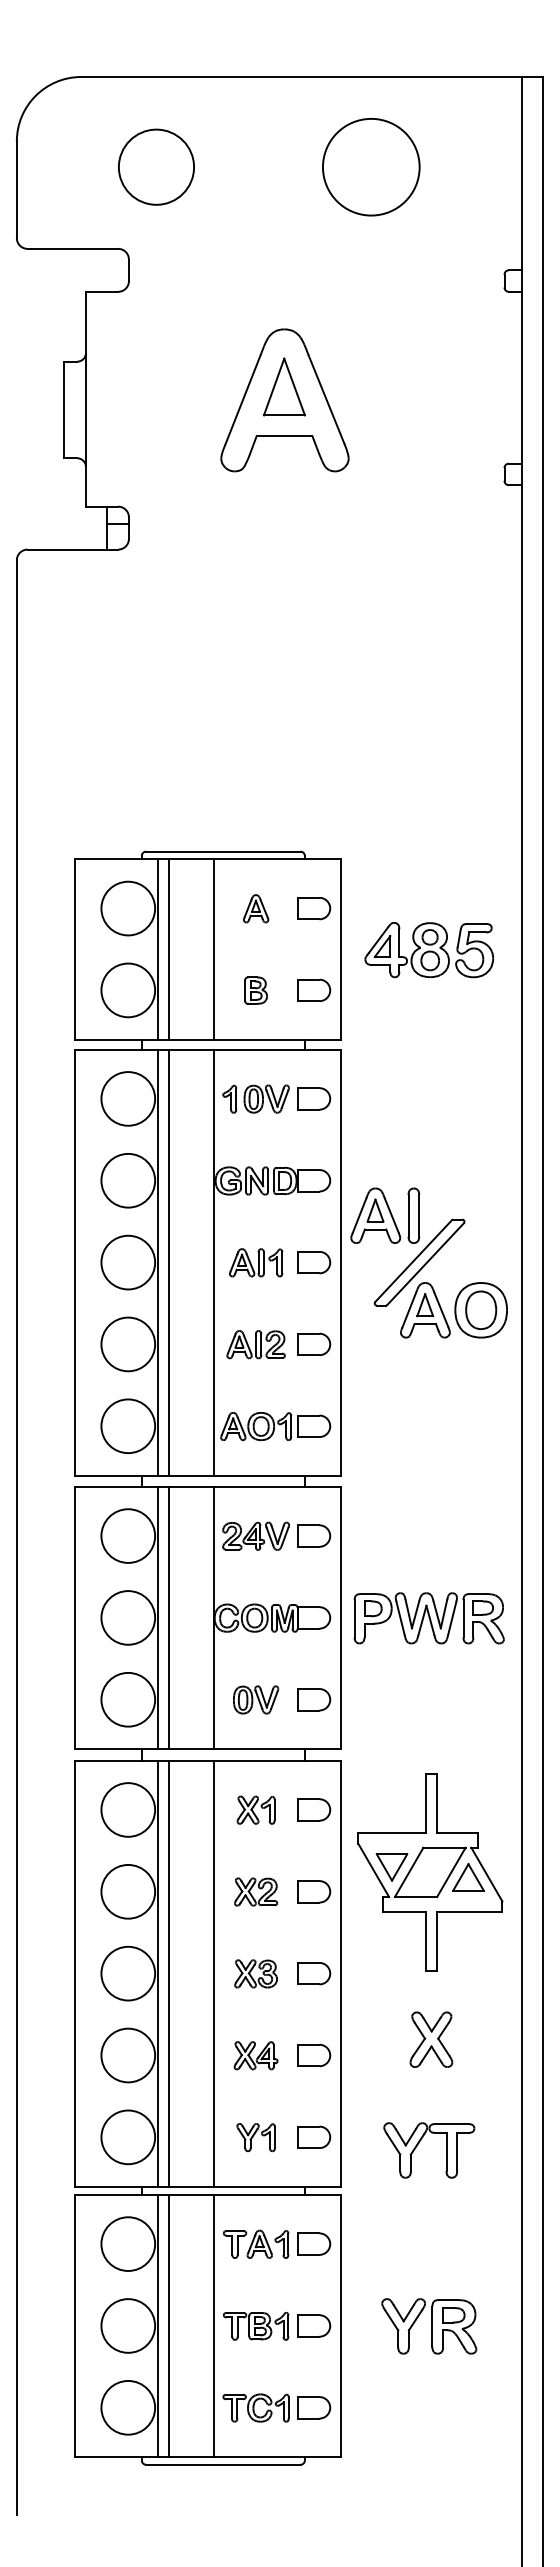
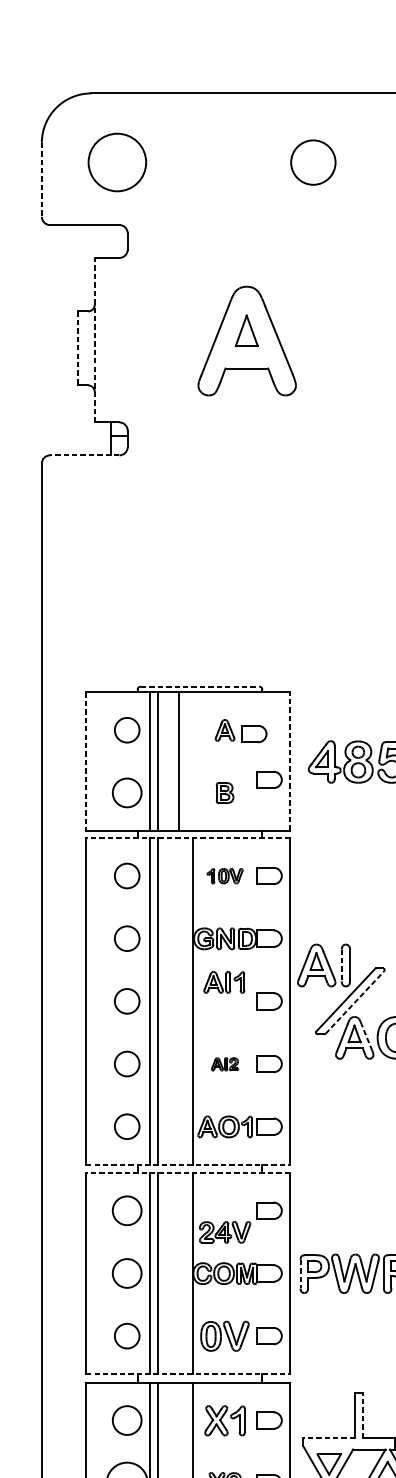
circle: (156, 166) -> (117, 161), moved
circle: (371, 167) -> (313, 162), size x0.6
line: (16, 190) -> (41, 180), solid -> dashed
part: (284, 386) -> (246, 330), size x0.7
line: (85, 398) -> (94, 339), solid -> dashed
line: (64, 410) -> (78, 348), solid -> dashed
line: (72, 549) -> (84, 455), solid -> dashed
line: (223, 851) -> (200, 686), solid -> dashed
circle: (128, 908) -> (127, 730), size x0.6
part: (314, 908) -> (254, 734), moved
line: (214, 949) -> (179, 761), moved
line: (340, 949) -> (289, 761), solid -> dashed
line: (74, 950) -> (86, 762), solid -> dashed
part: (314, 989) -> (269, 779), moved
circle: (128, 990) -> (127, 792), size x0.7
line: (207, 1049) -> (187, 838), solid -> dashed
circle: (128, 1098) -> (127, 875), size x0.6
part: (255, 1098) -> (224, 875), size x0.7
circle: (128, 1180) -> (127, 938), size x0.6
line: (408, 1215) -> (341, 965), solid -> dashed
circle: (128, 1262) -> (127, 1001), size x0.6
part: (256, 1262) -> (224, 982), moved
line: (425, 1264) -> (354, 1002), solid -> dashed
line: (441, 1309) -> (367, 1037), solid -> dashed
circle: (128, 1344) -> (127, 1064), size x0.6
part: (255, 1344) -> (224, 1064), size x0.6
circle: (128, 1426) -> (127, 1126), size x0.6
line: (208, 1475) -> (188, 1164), solid -> dashed
line: (207, 1486) -> (187, 1172), solid -> dashed
circle: (128, 1535) -> (127, 1210), size x0.7
part: (255, 1535) -> (224, 1231), moved
circle: (128, 1617) -> (127, 1273), size x0.7
line: (354, 1618) -> (300, 1273), solid -> dashed
circle: (128, 1699) -> (127, 1335), size x0.6
part: (256, 1699) -> (225, 1335), size x1.4
line: (208, 1749) -> (188, 1374), solid -> dashed
line: (436, 1803) -> (363, 1415), solid -> dashed
circle: (128, 1809) -> (127, 1420), size x0.7
part: (255, 1809) -> (224, 1420), size x1.4
line: (392, 1832) -> (329, 1437), solid -> dashed

